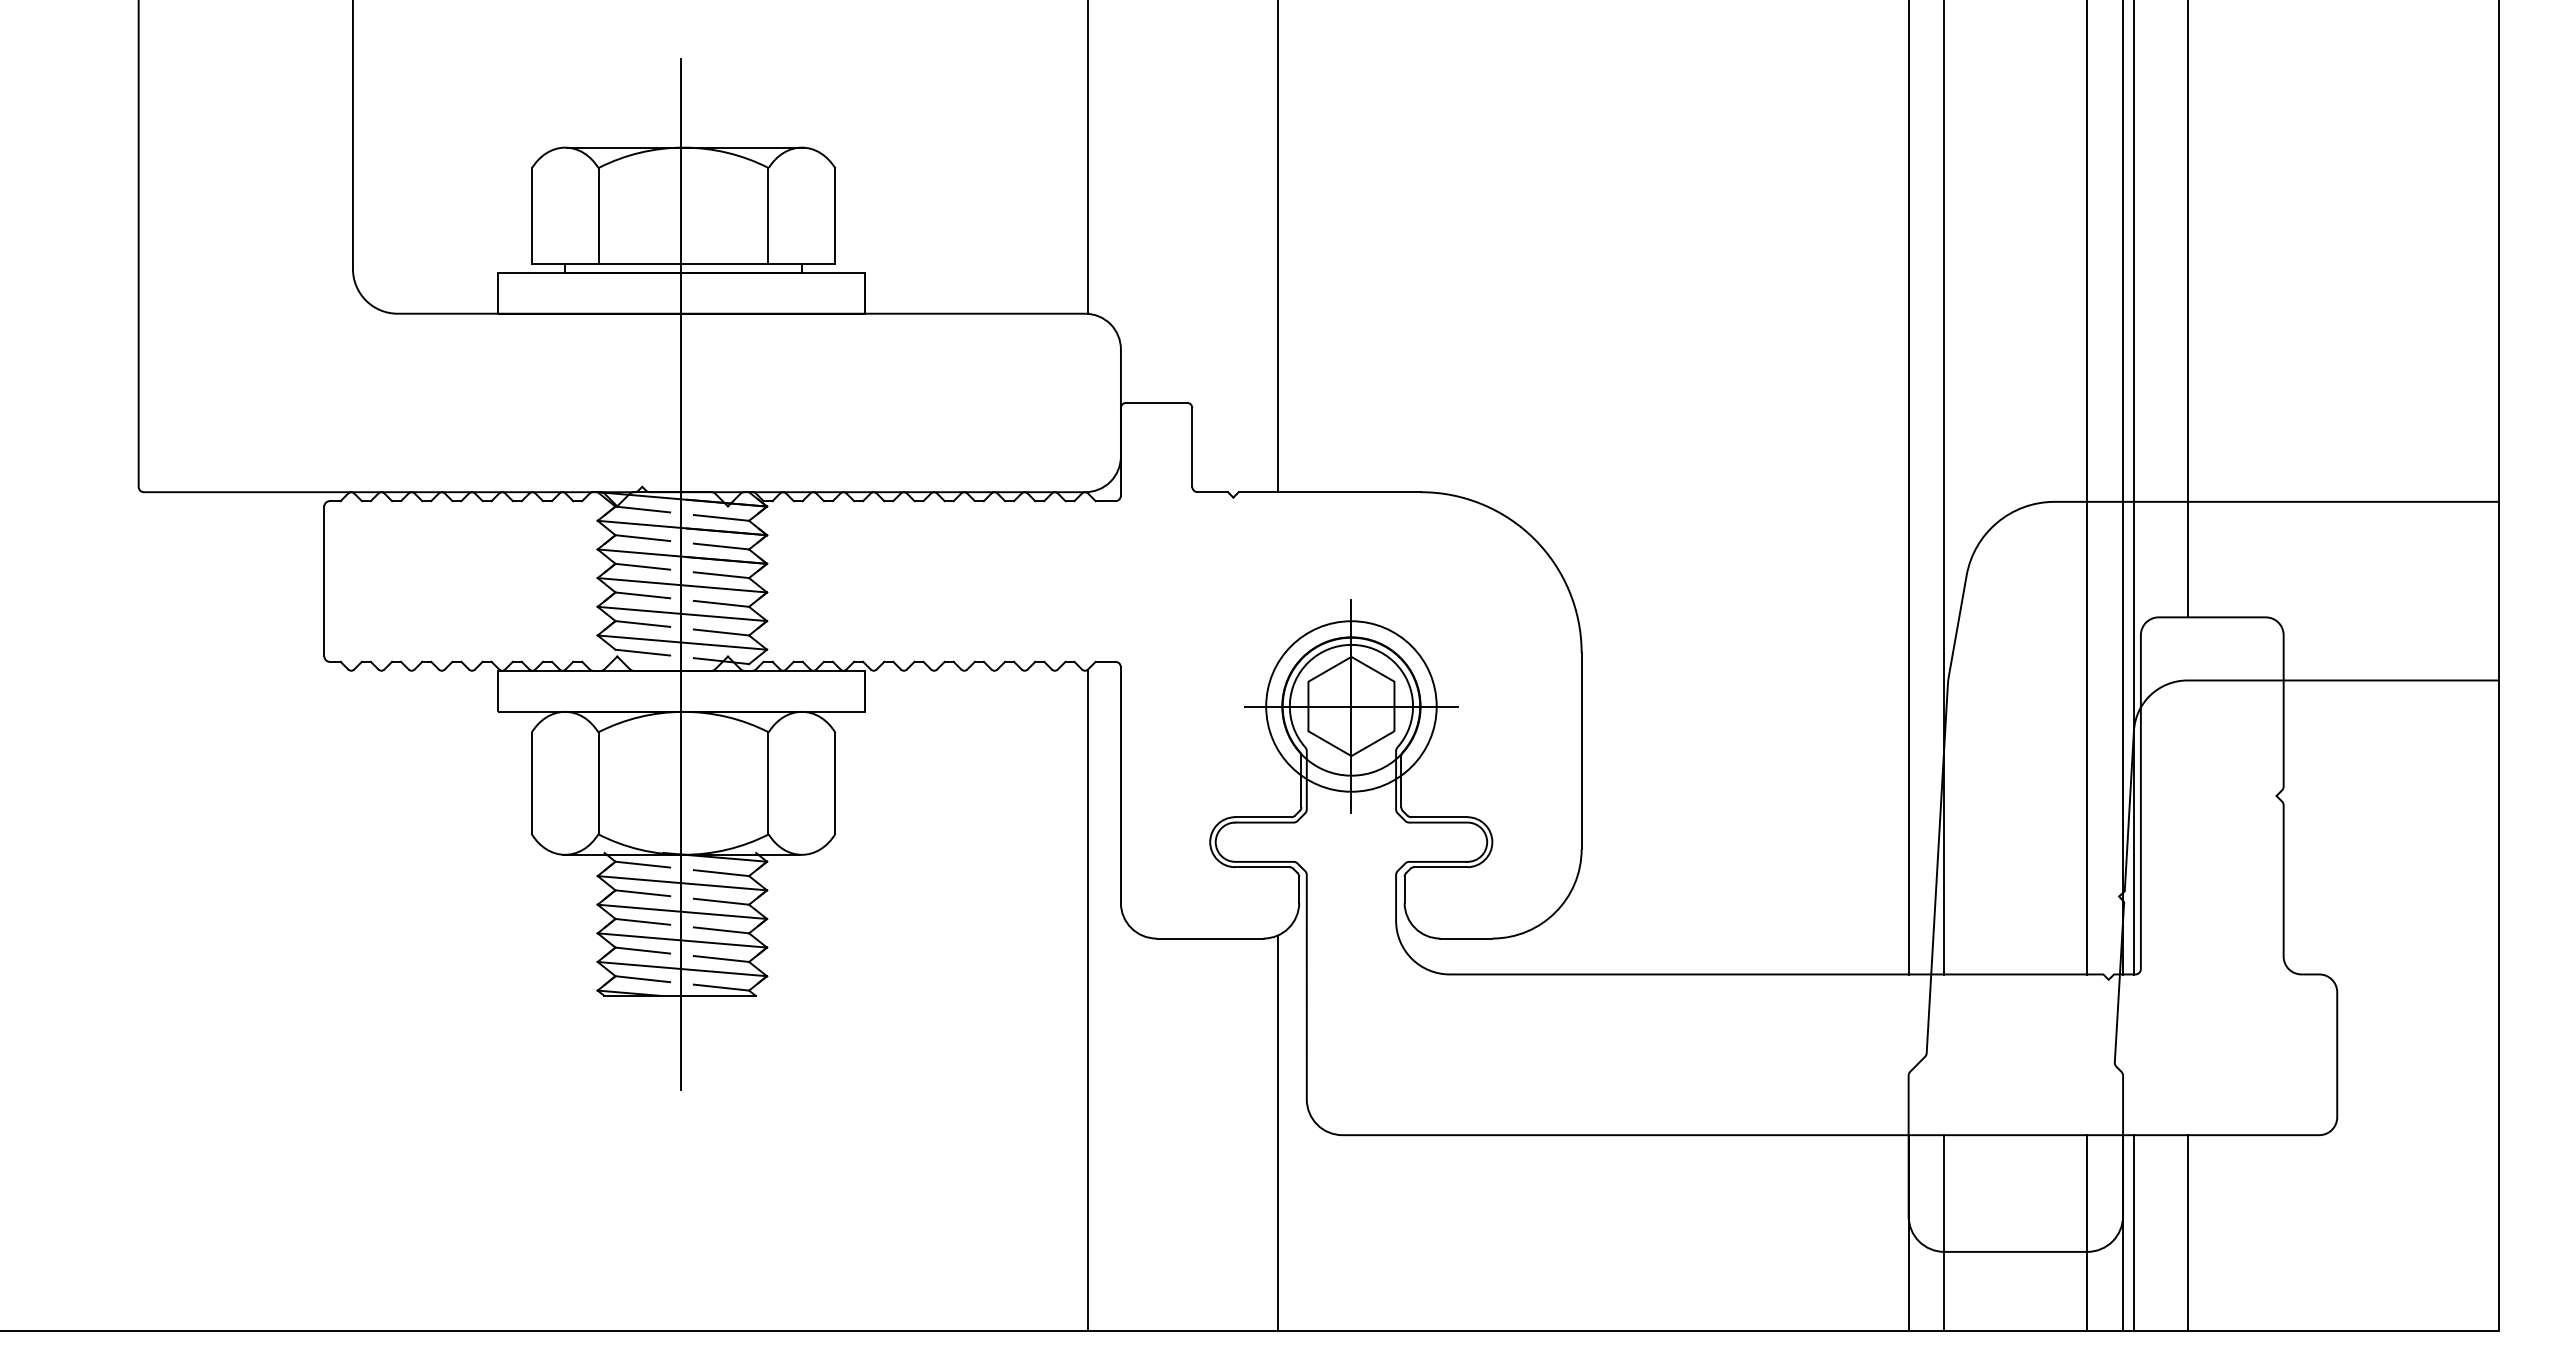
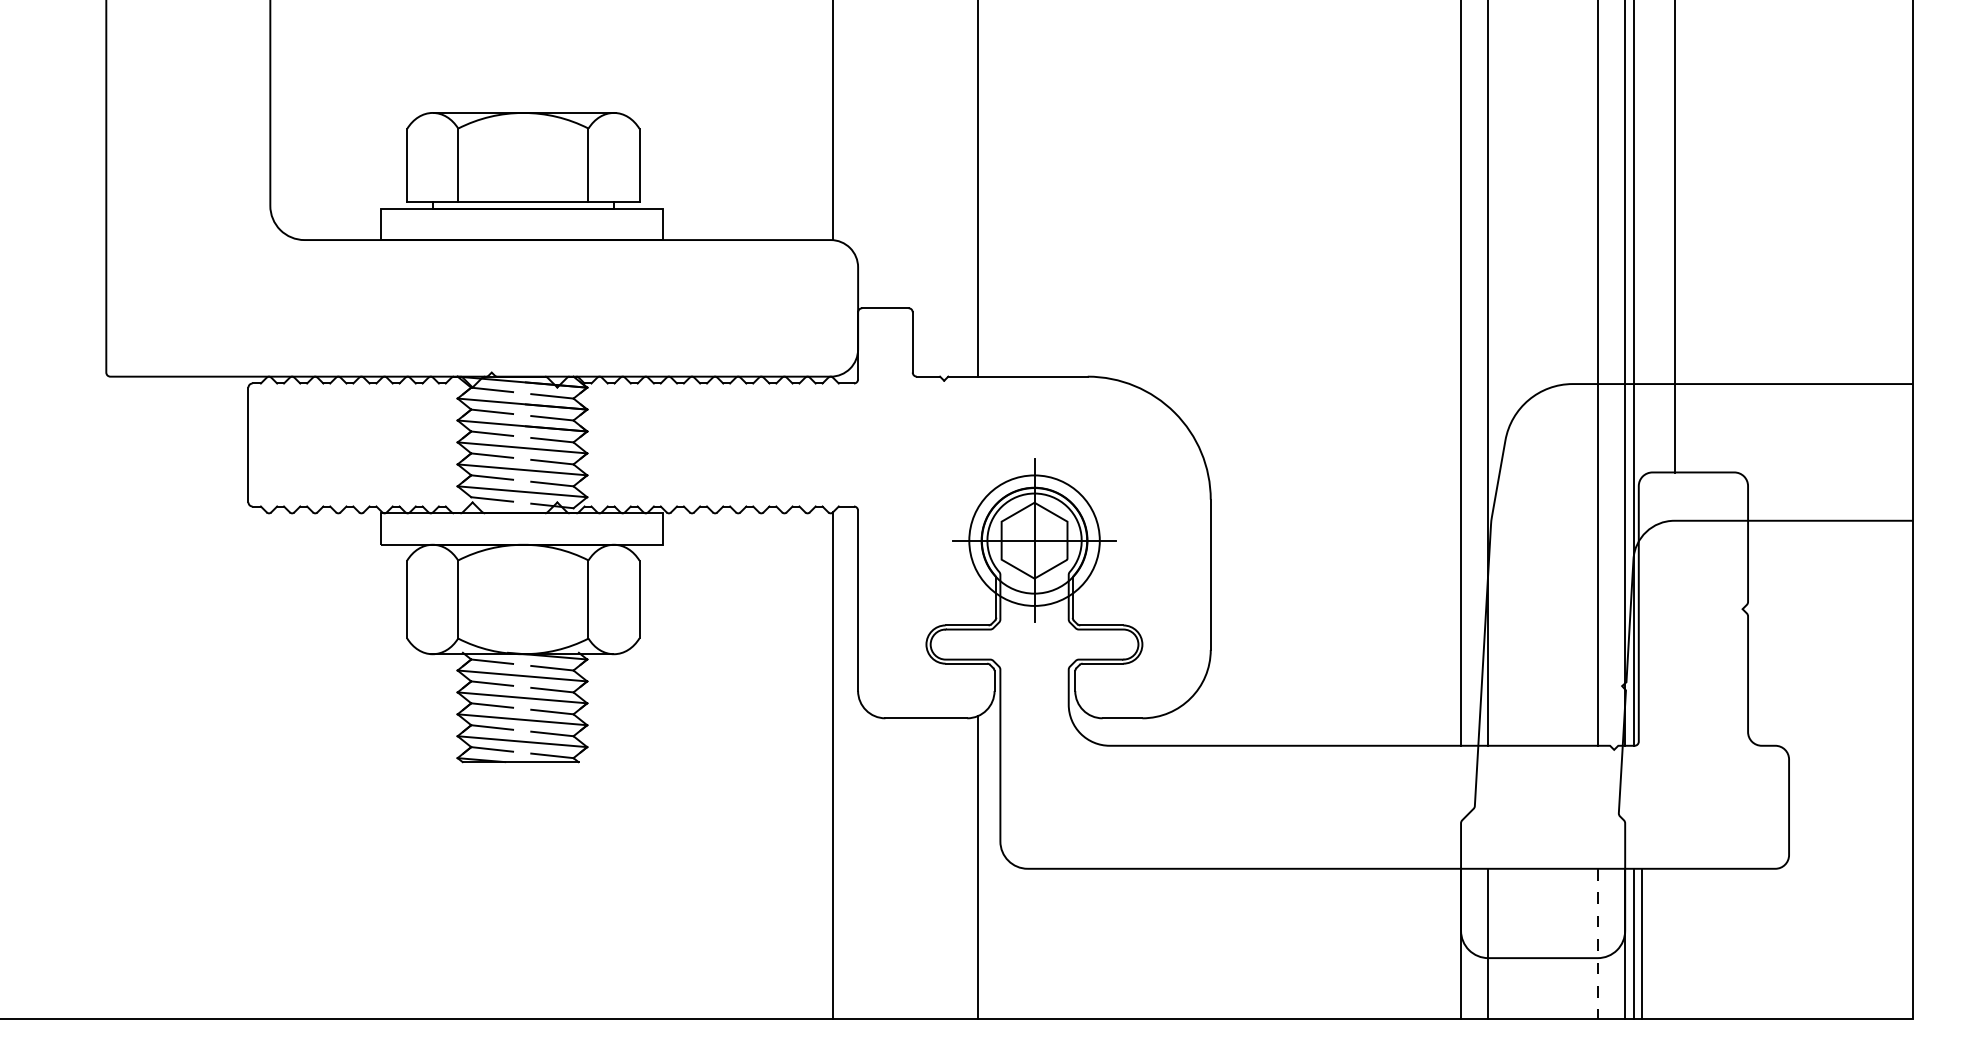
line: (681, 573) -> (521, 438), removed
line: (2187, 1232) -> (1641, 943), moved
line: (2087, 1233) -> (1597, 944), solid -> dashed

